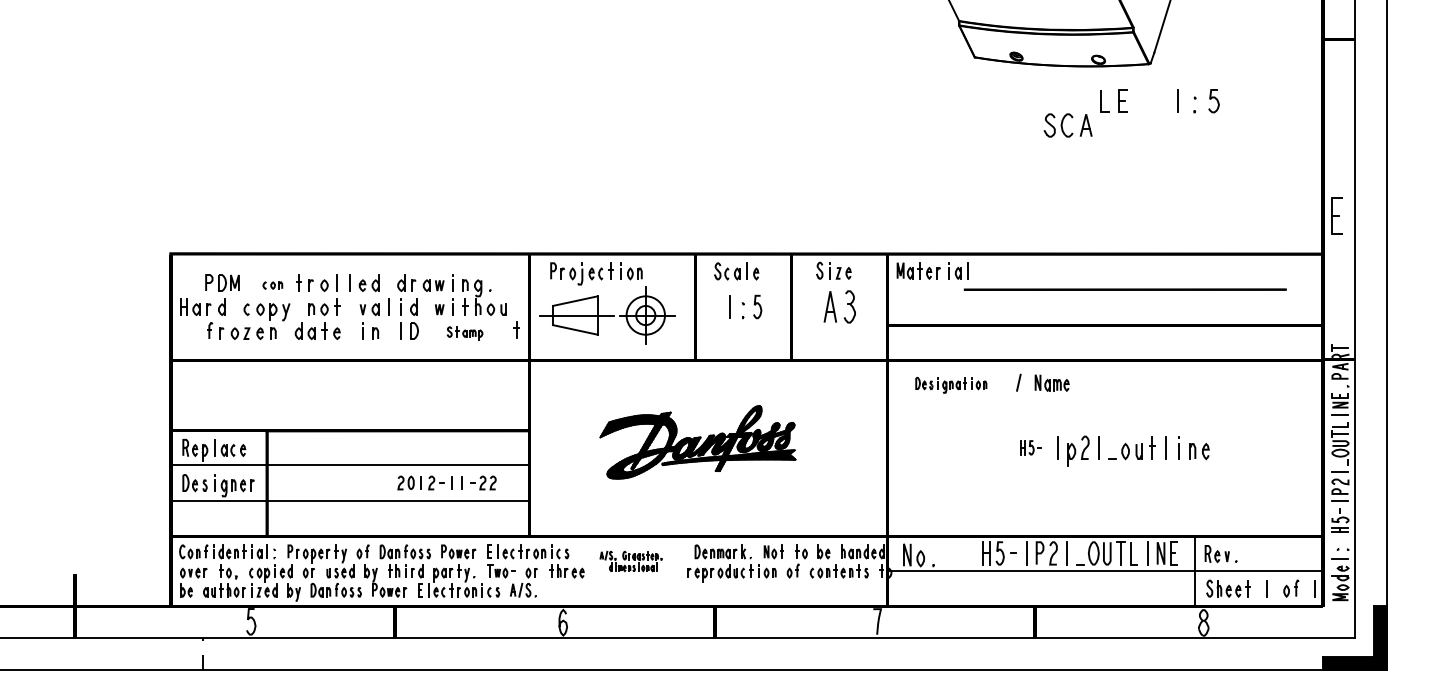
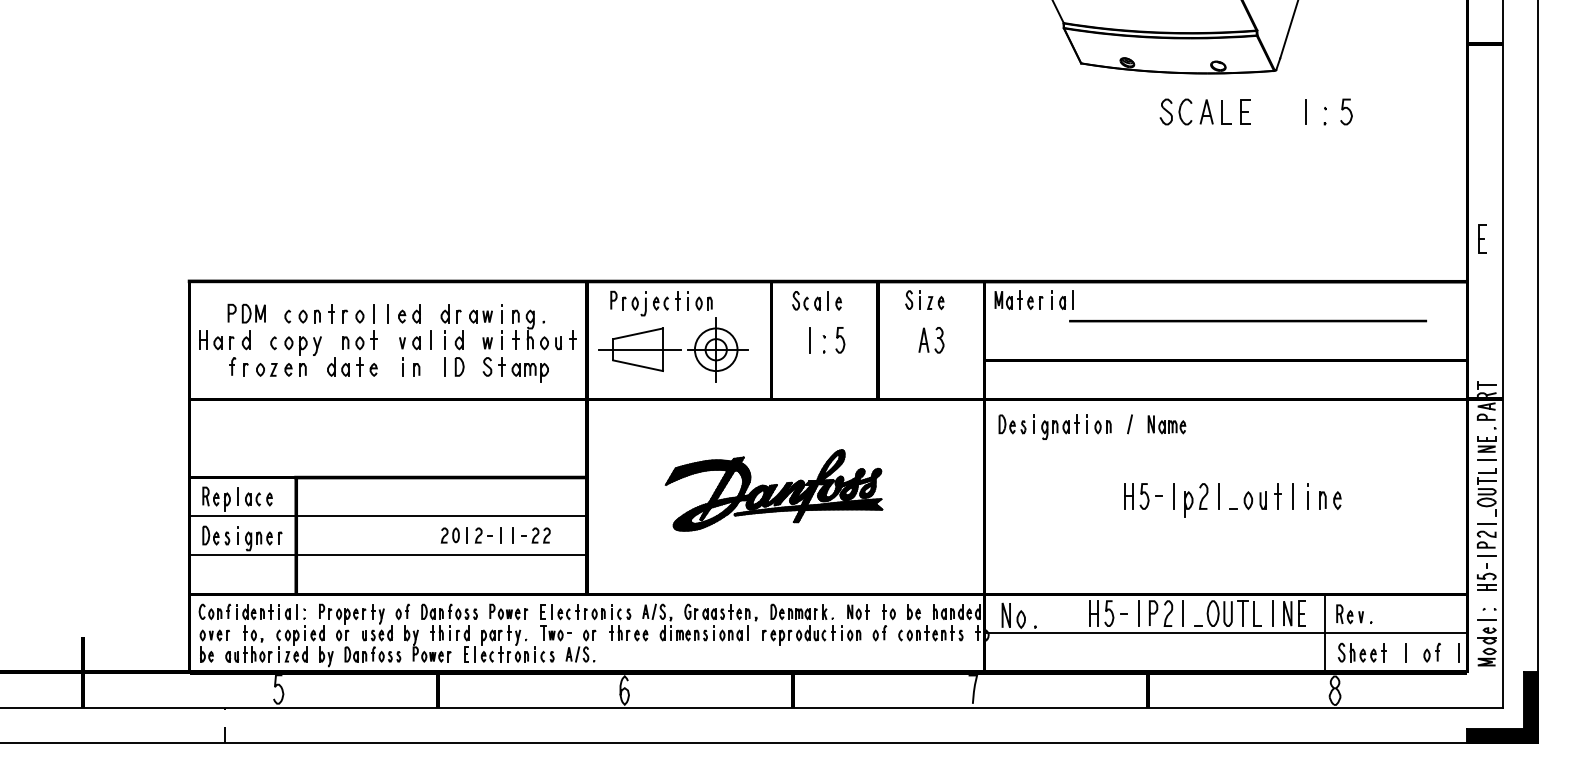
part: (1067, 125) -> (1186, 111), moved
part: (1336, 215) -> (1482, 238), size x0.71
part: (272, 285) -> (302, 316), size x1.67
part: (839, 307) -> (931, 340), size x0.71
part: (516, 328) -> (572, 339), moved
part: (464, 333) -> (515, 369), size x1.67
part: (950, 384) -> (1054, 426), size x1.43
part: (1031, 447) -> (1143, 496), size x1.67
part: (630, 561) -> (699, 622), size x1.67

